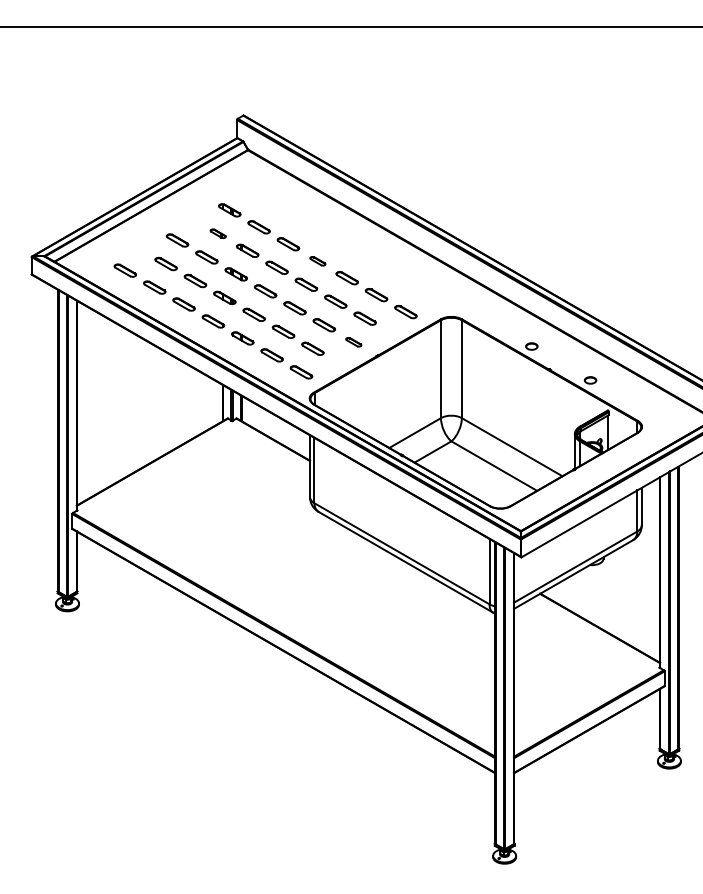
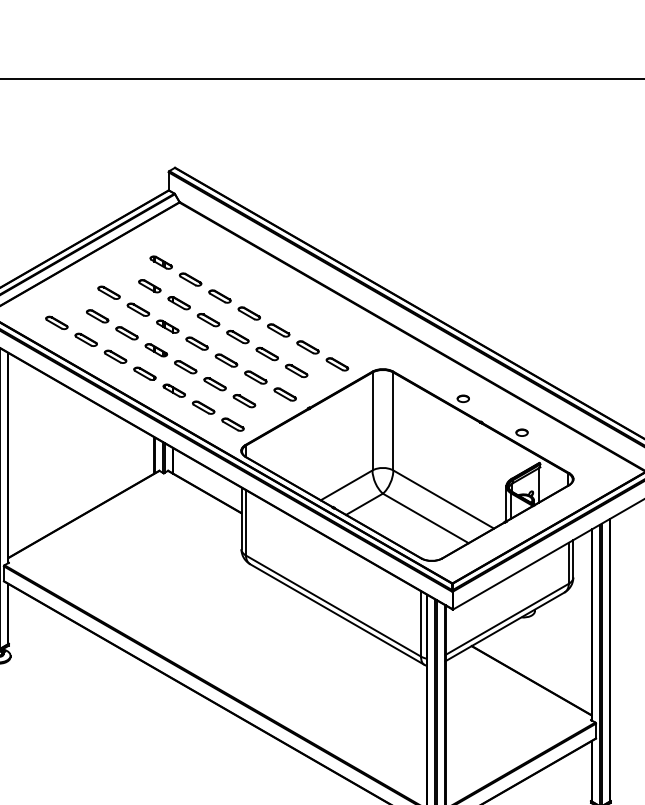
part: (217, 233) -> (149, 285), size x1.43
part: (317, 261) -> (249, 313), size x1.43
part: (353, 342) -> (285, 394), size x1.43

